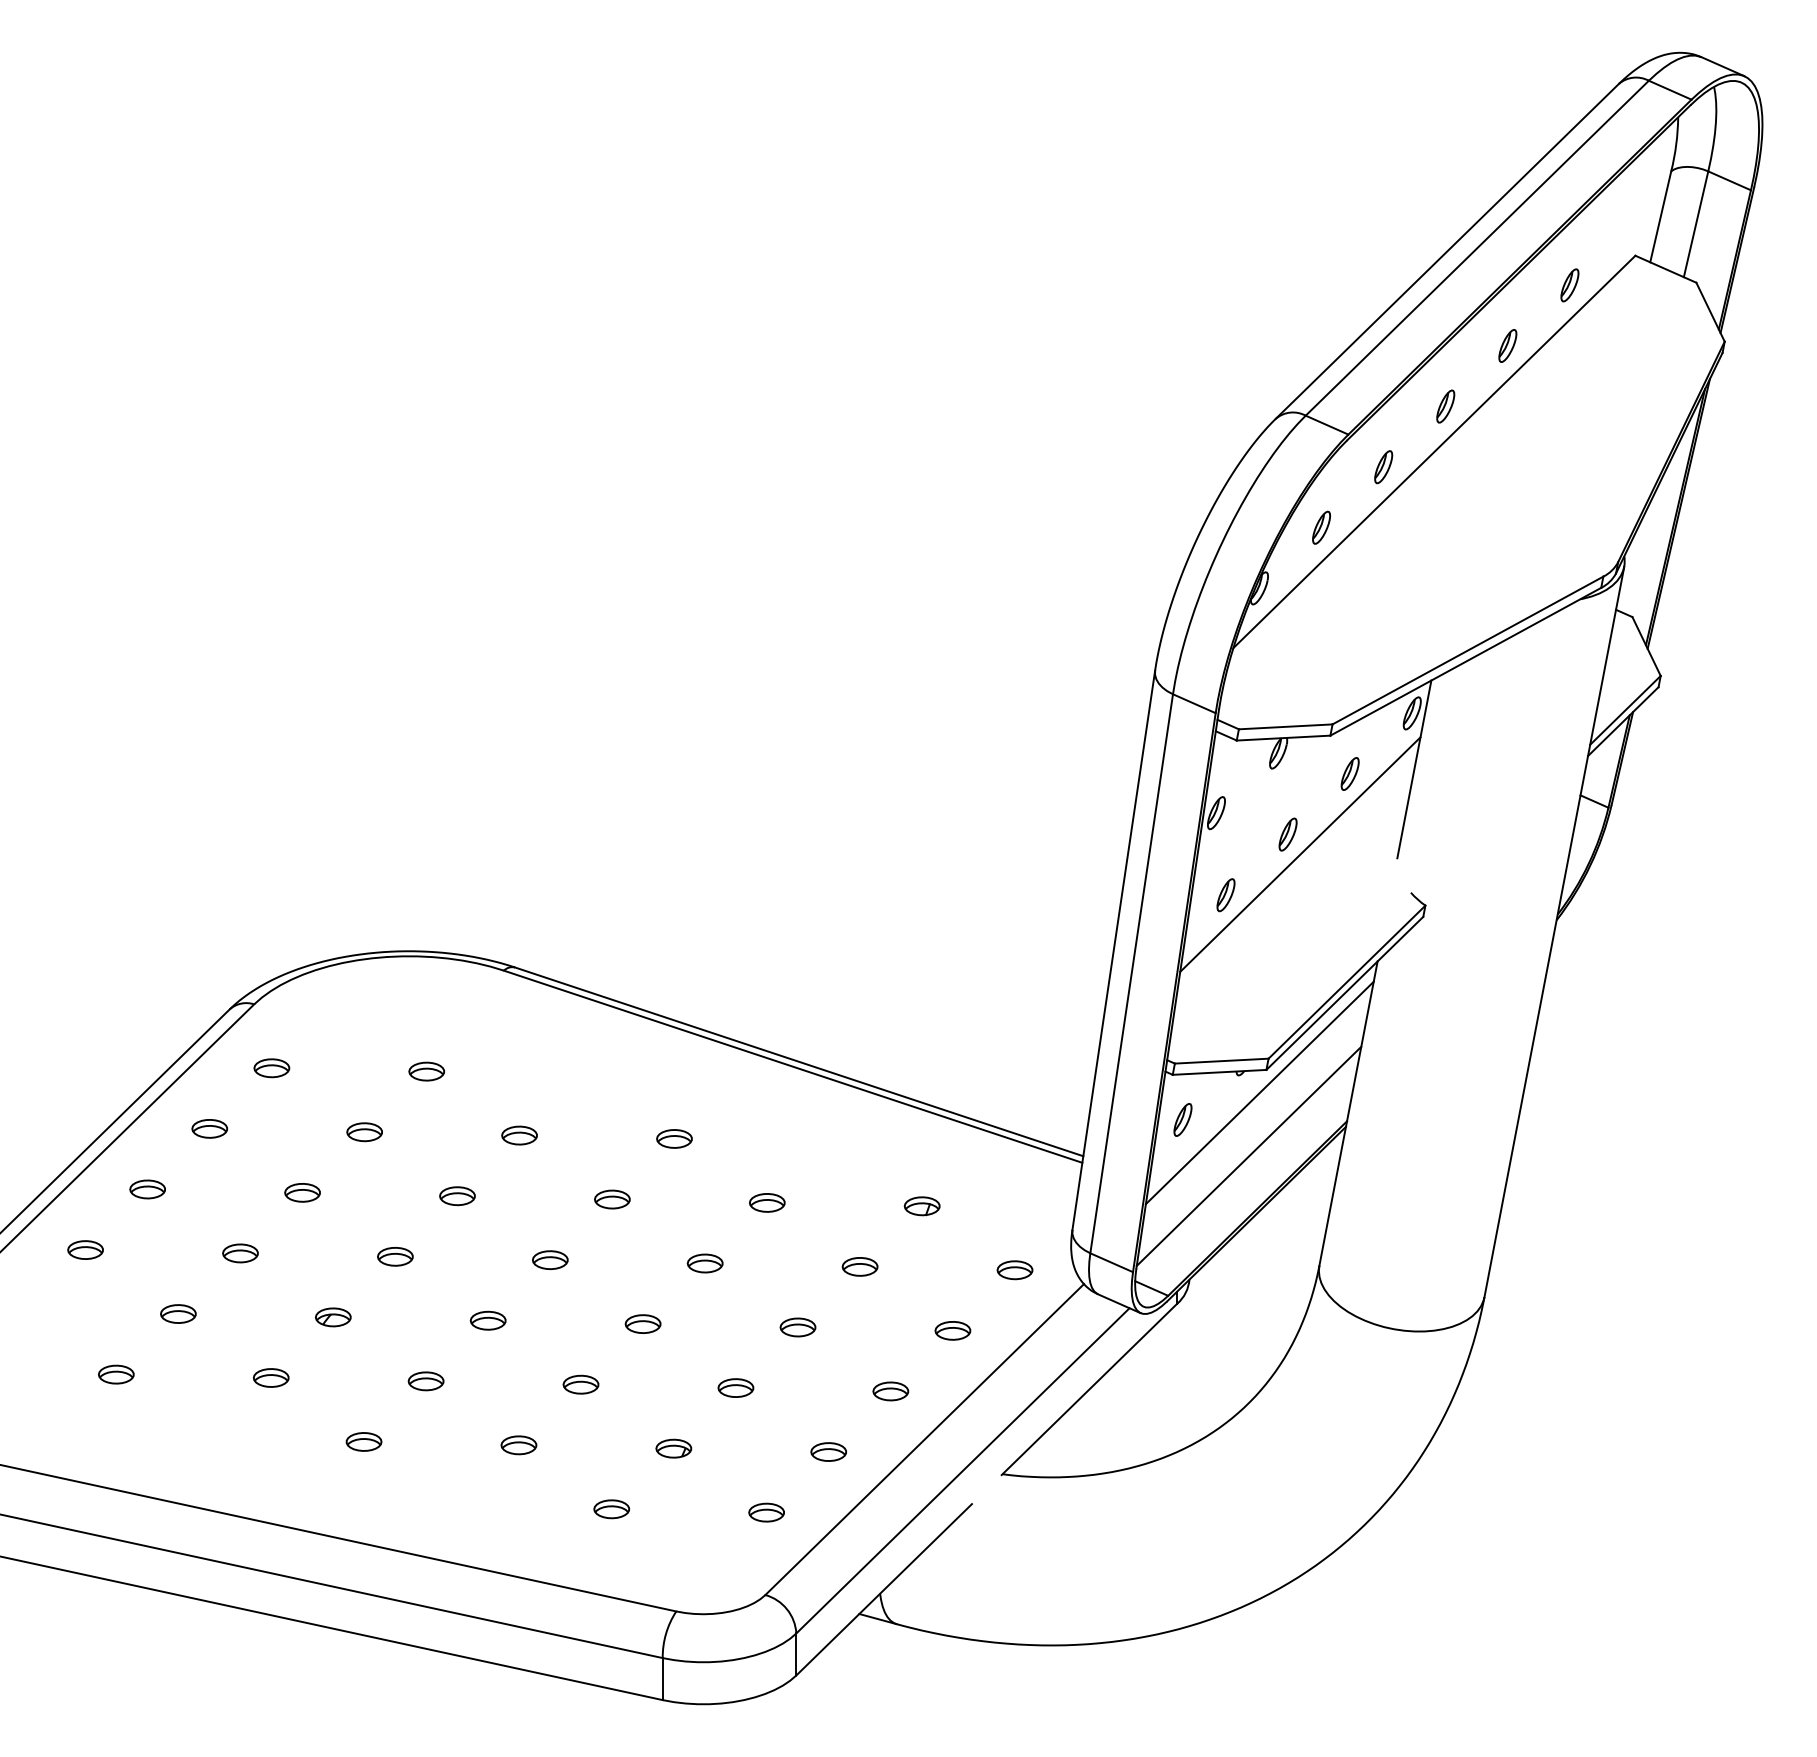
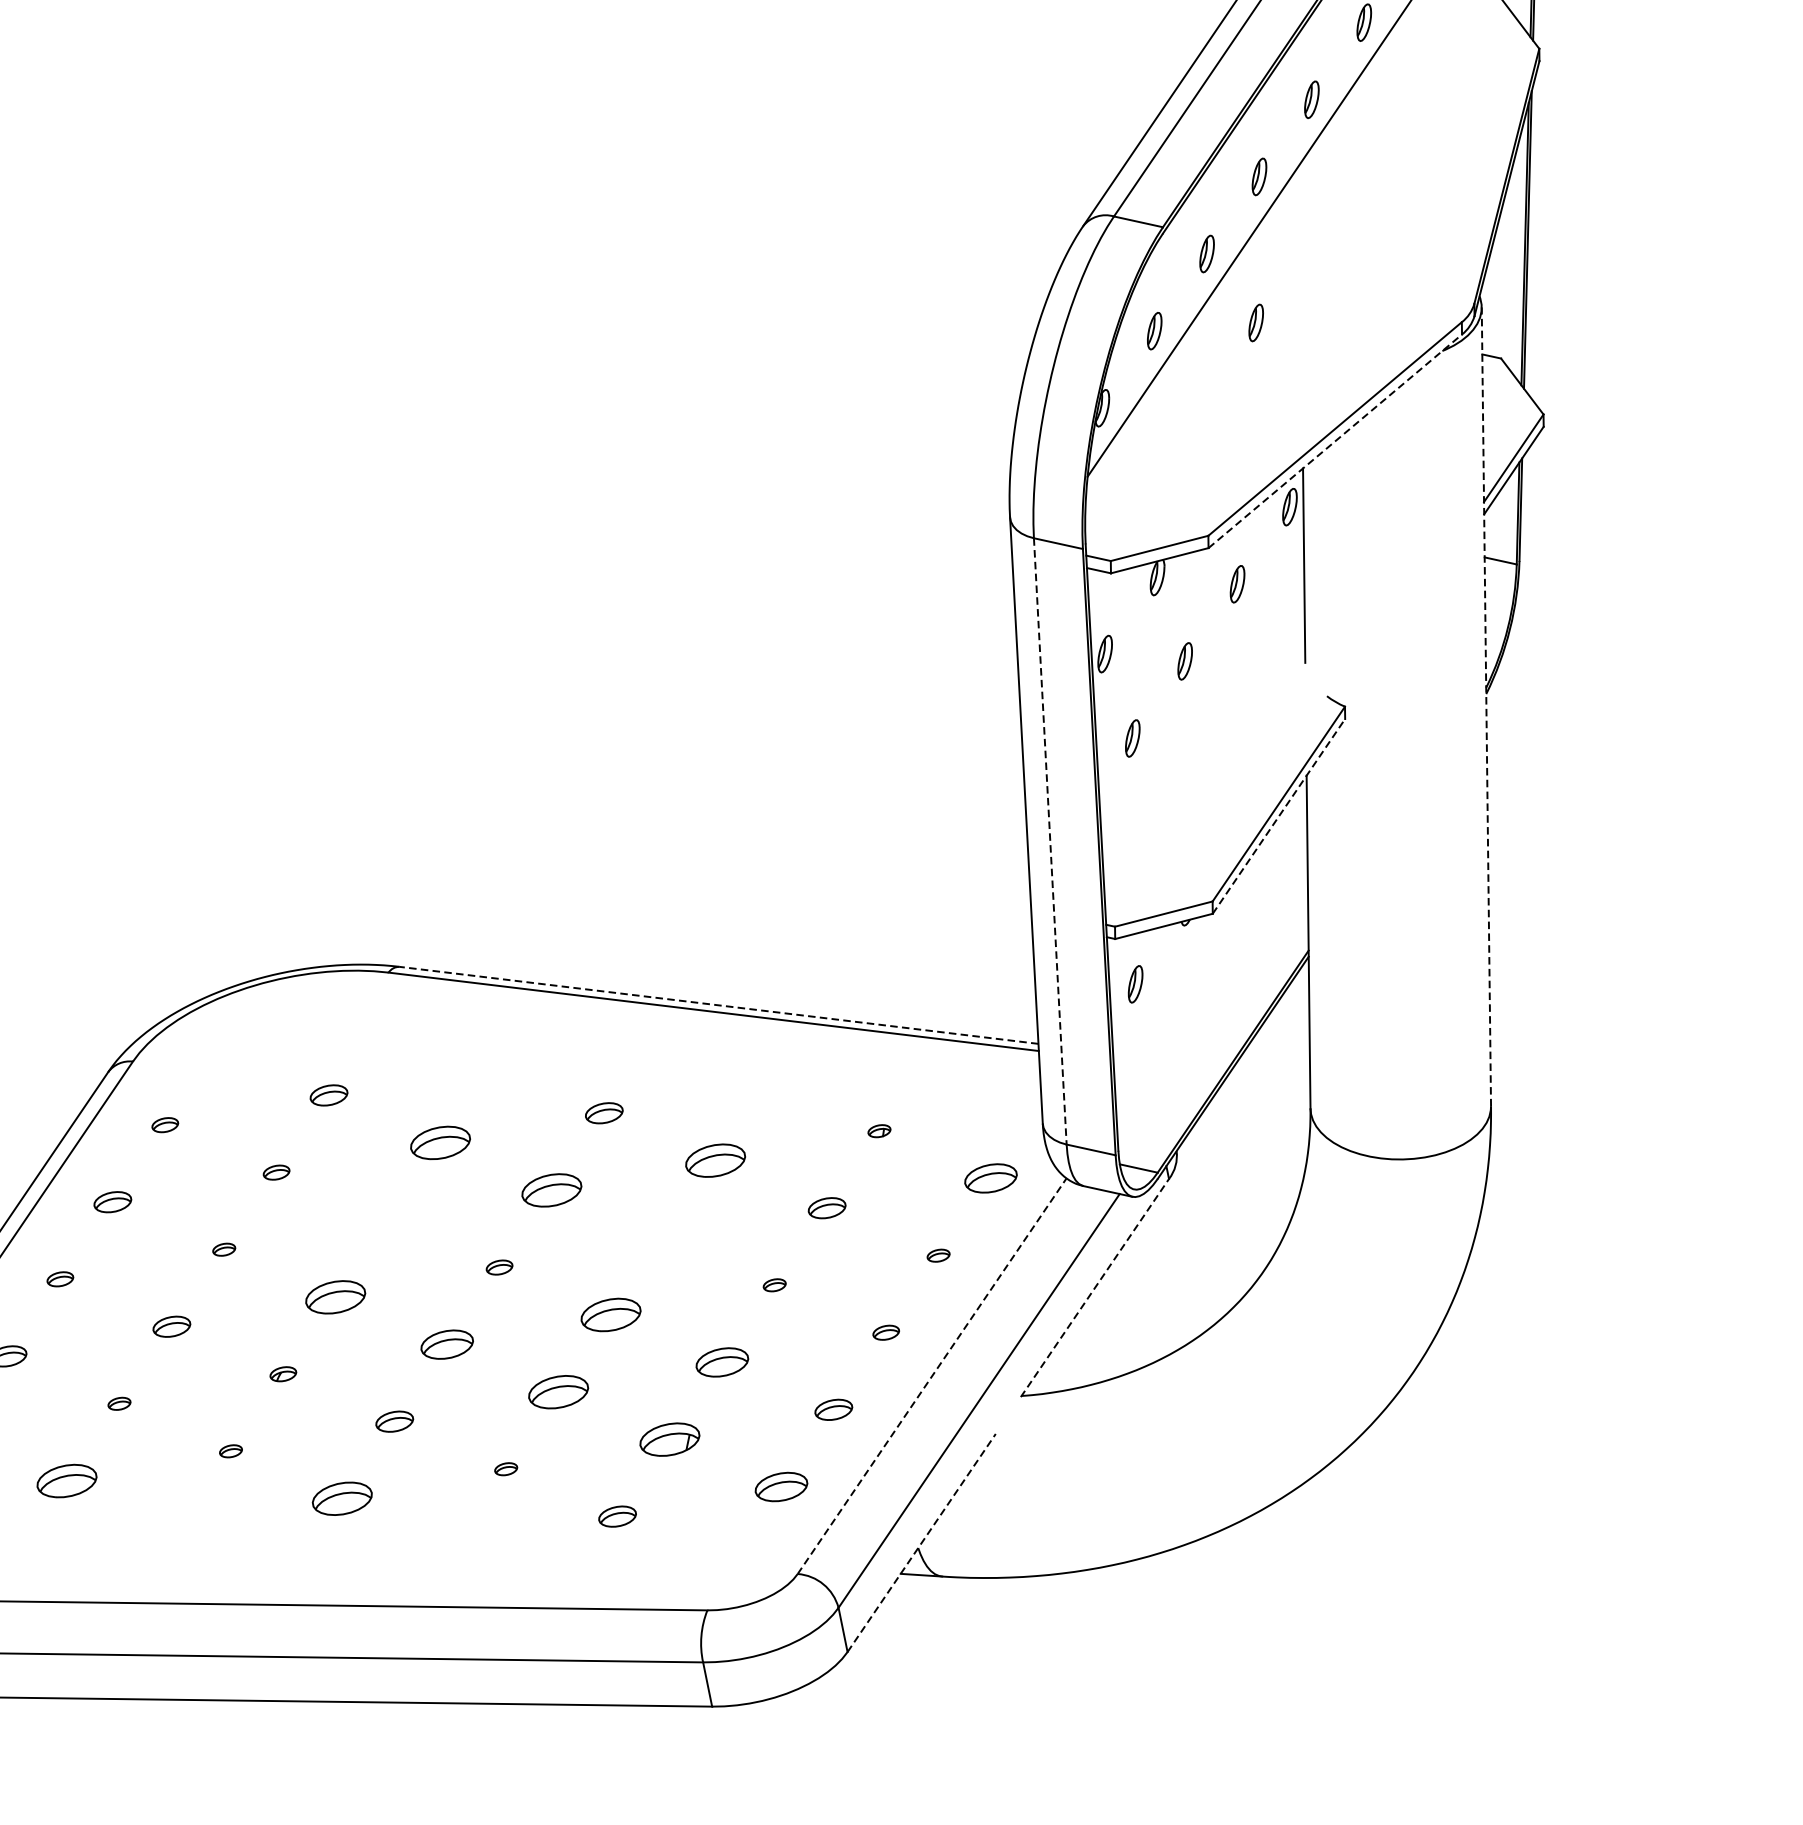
part: (1415, 539) -> (1256, 323), added
line: (1466, 661) -> (1335, 440), solid -> dashed
line: (1300, 854) -> (1202, 679), removed
line: (1554, 932) -> (1486, 707), solid -> dashed
line: (1131, 973) -> (1050, 841), solid -> dashed
line: (1344, 993) -> (1278, 816), solid -> dashed
line: (798, 1061) -> (718, 1005), solid -> dashed
part: (271, 1068) -> (164, 1125), size x0.7
line: (1259, 1092) -> (1210, 939), removed
part: (364, 1132) -> (276, 1172), size x0.7
part: (519, 1135) -> (440, 1142), size x1.6
line: (1248, 1155) -> (1212, 1007), removed
part: (147, 1189) -> (60, 1279), size x0.7
part: (302, 1192) -> (224, 1249), size x0.6
part: (457, 1196) -> (388, 1220), removed
part: (612, 1199) -> (551, 1190), size x1.6
part: (767, 1202) -> (715, 1160), size x1.6
part: (921, 1206) -> (878, 1131), size x0.6
part: (395, 1256) -> (335, 1296), size x1.6
part: (550, 1260) -> (499, 1267), size x0.7
part: (704, 1263) -> (662, 1237), removed
part: (1014, 1270) -> (990, 1178), size x1.4
part: (178, 1313) -> (119, 1403), size x0.6
part: (333, 1317) -> (283, 1374), size x0.7
part: (487, 1320) -> (446, 1344), size x1.4
part: (642, 1323) -> (610, 1314), size x1.6
part: (797, 1327) -> (774, 1285), size x0.6
part: (952, 1330) -> (938, 1255), size x0.6
part: (116, 1374) -> (67, 1480), size x1.6
part: (271, 1377) -> (231, 1450), size x0.6
part: (580, 1384) -> (557, 1391), size x1.6
part: (735, 1387) -> (721, 1361), size x1.4
line: (1089, 1389) -> (1094, 1288), solid -> dashed
part: (890, 1391) -> (885, 1332), size x0.7
line: (924, 1439) -> (931, 1376), solid -> dashed
part: (363, 1441) -> (341, 1498), size x1.6
part: (518, 1445) -> (505, 1469), size x0.6
part: (673, 1448) -> (669, 1439), size x1.6
part: (766, 1512) -> (781, 1486), size x1.4
line: (884, 1589) -> (921, 1542), solid -> dashed

